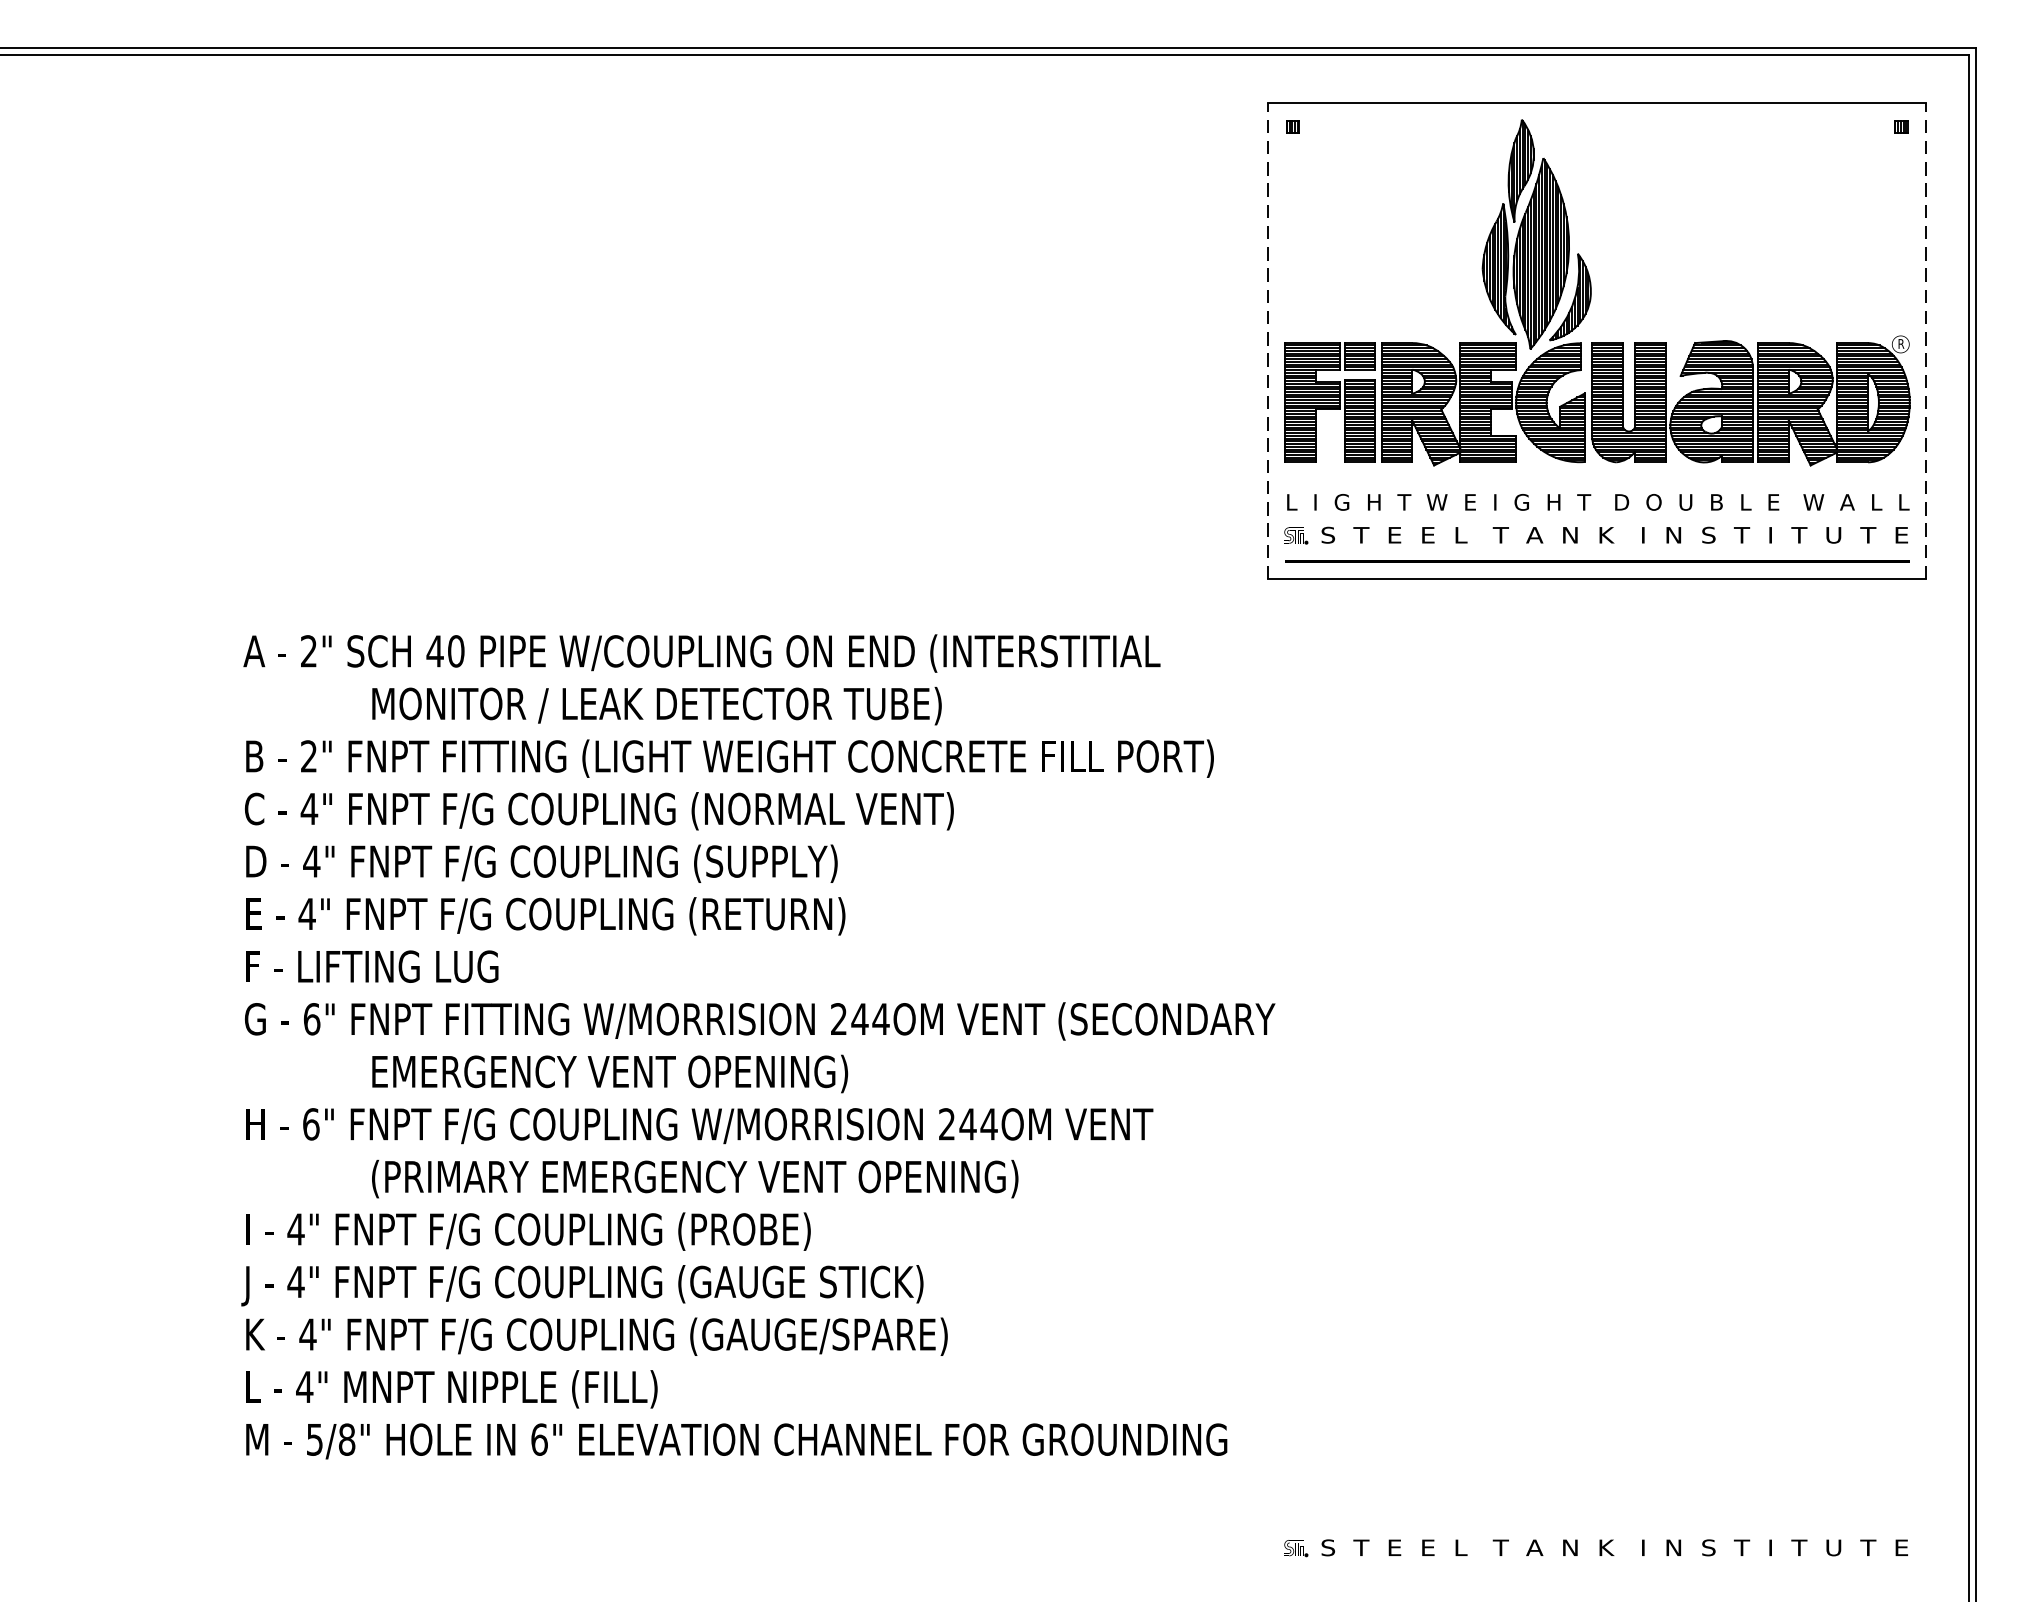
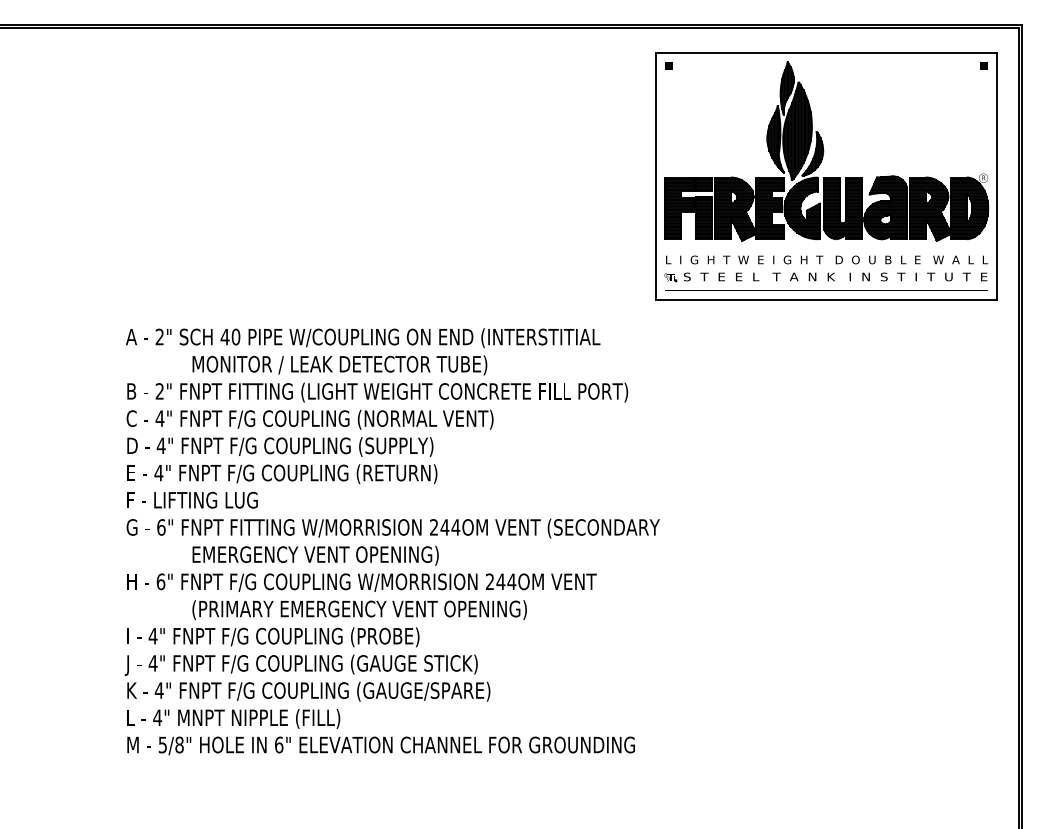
line: (1268, 339) -> (656, 175), dashed -> solid
line: (1925, 339) -> (996, 175), dashed -> solid
part: (1595, 1548) -> (825, 801), removed

